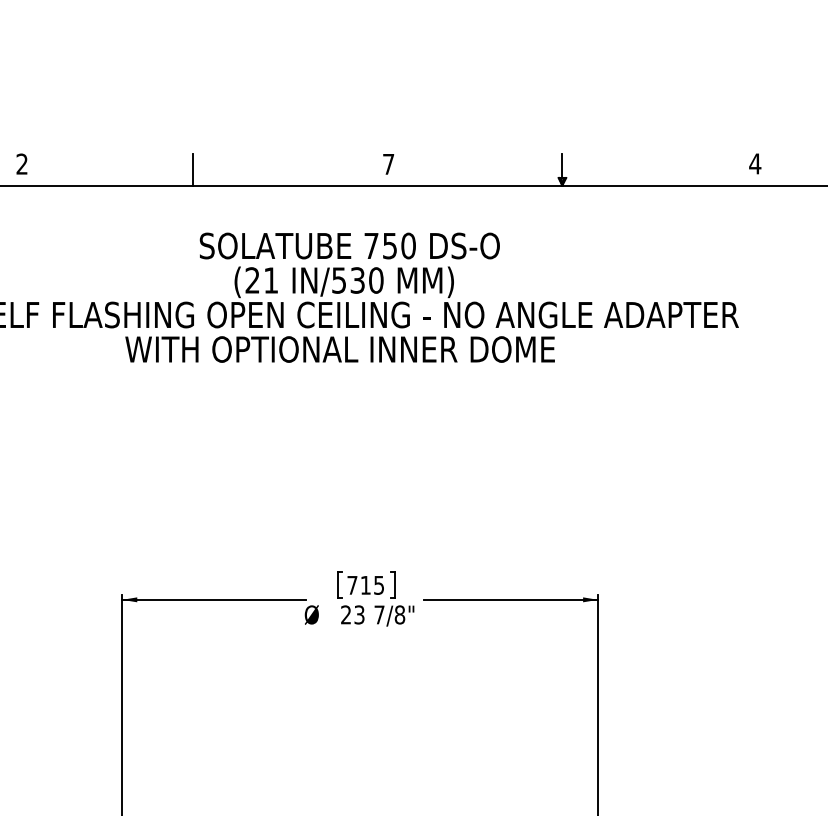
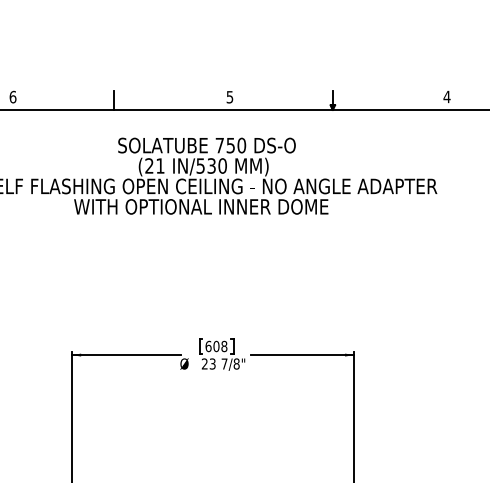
text: (21, 163) -> (12, 96), 2 -> 6
text: (387, 164) -> (229, 97), 7 -> 5
text: (365, 585) -> (216, 346), 715 -> 608

